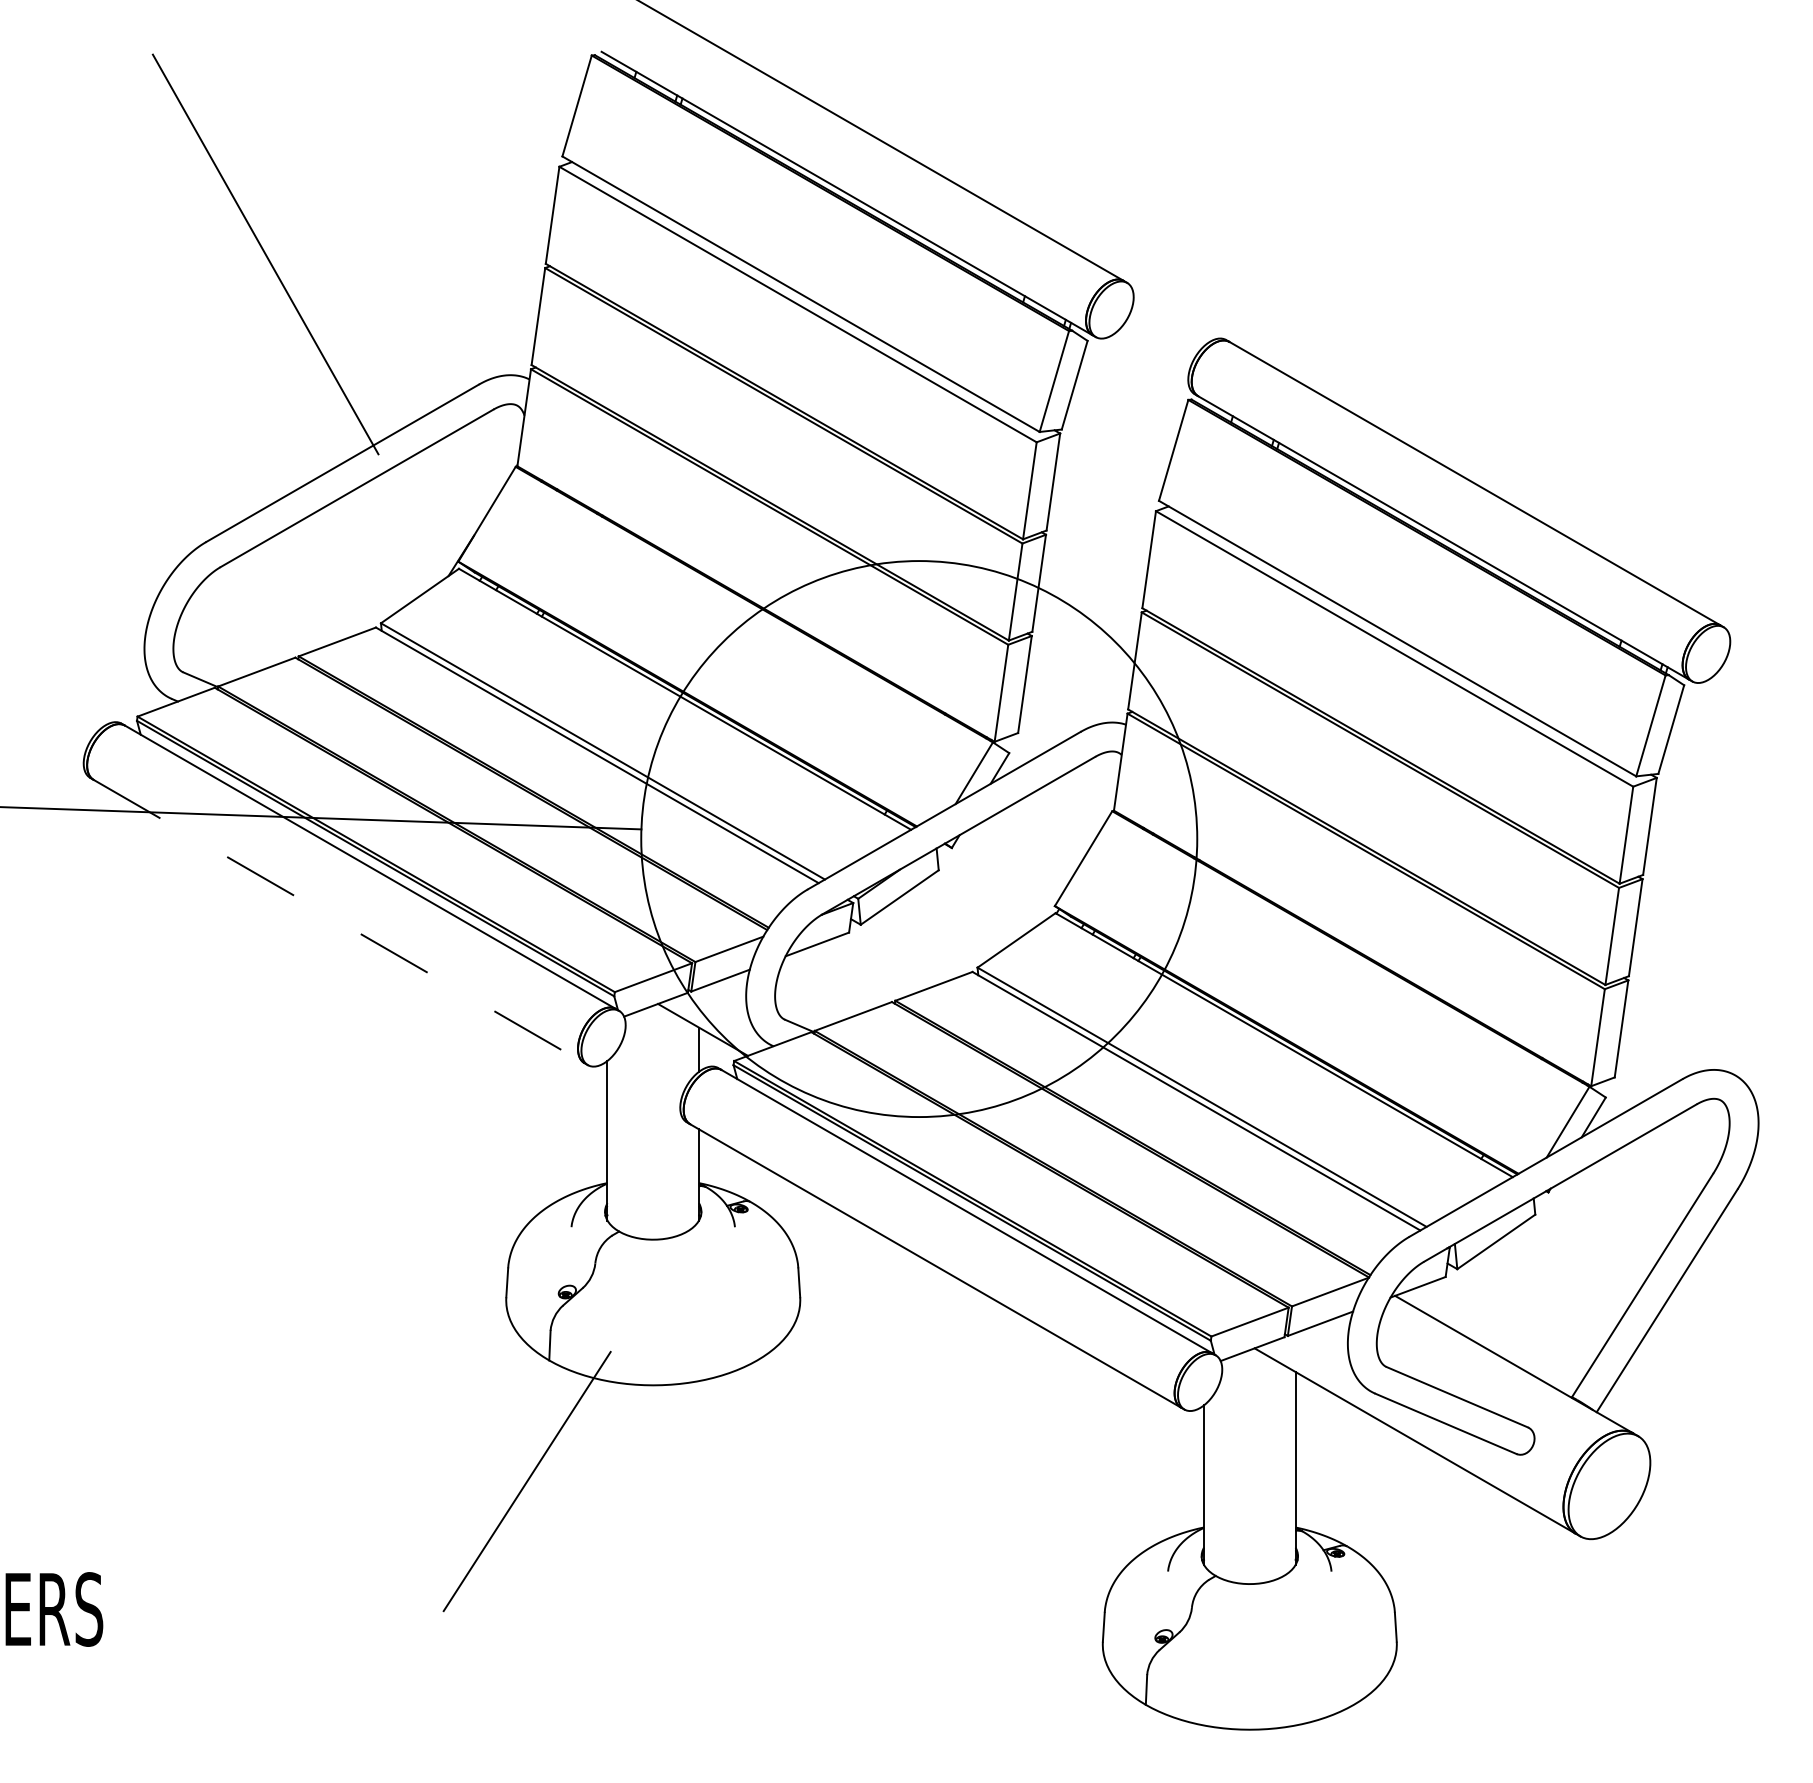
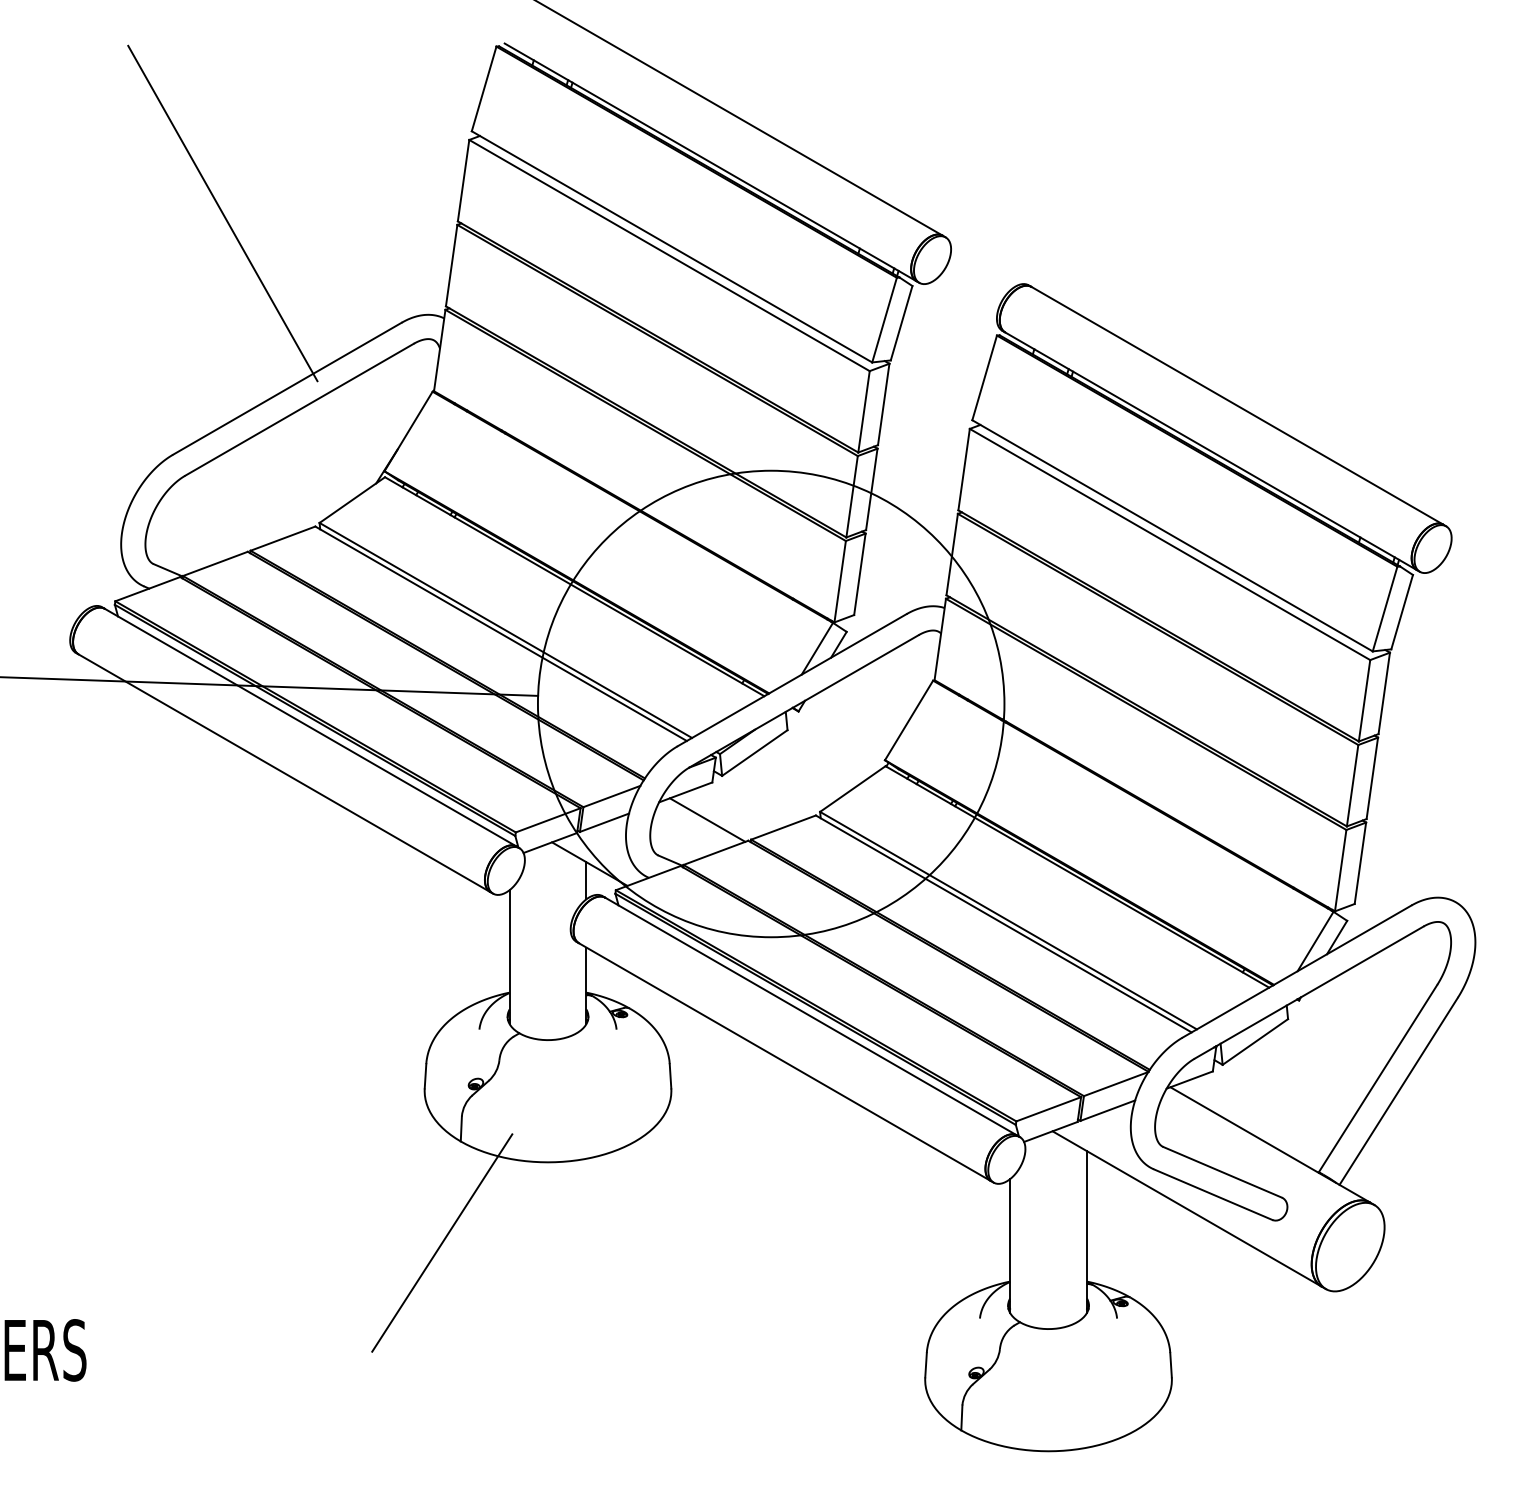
line: (339, 921) -> (284, 773), dashed -> solid
line: (843, 977) -> (707, 820), added

